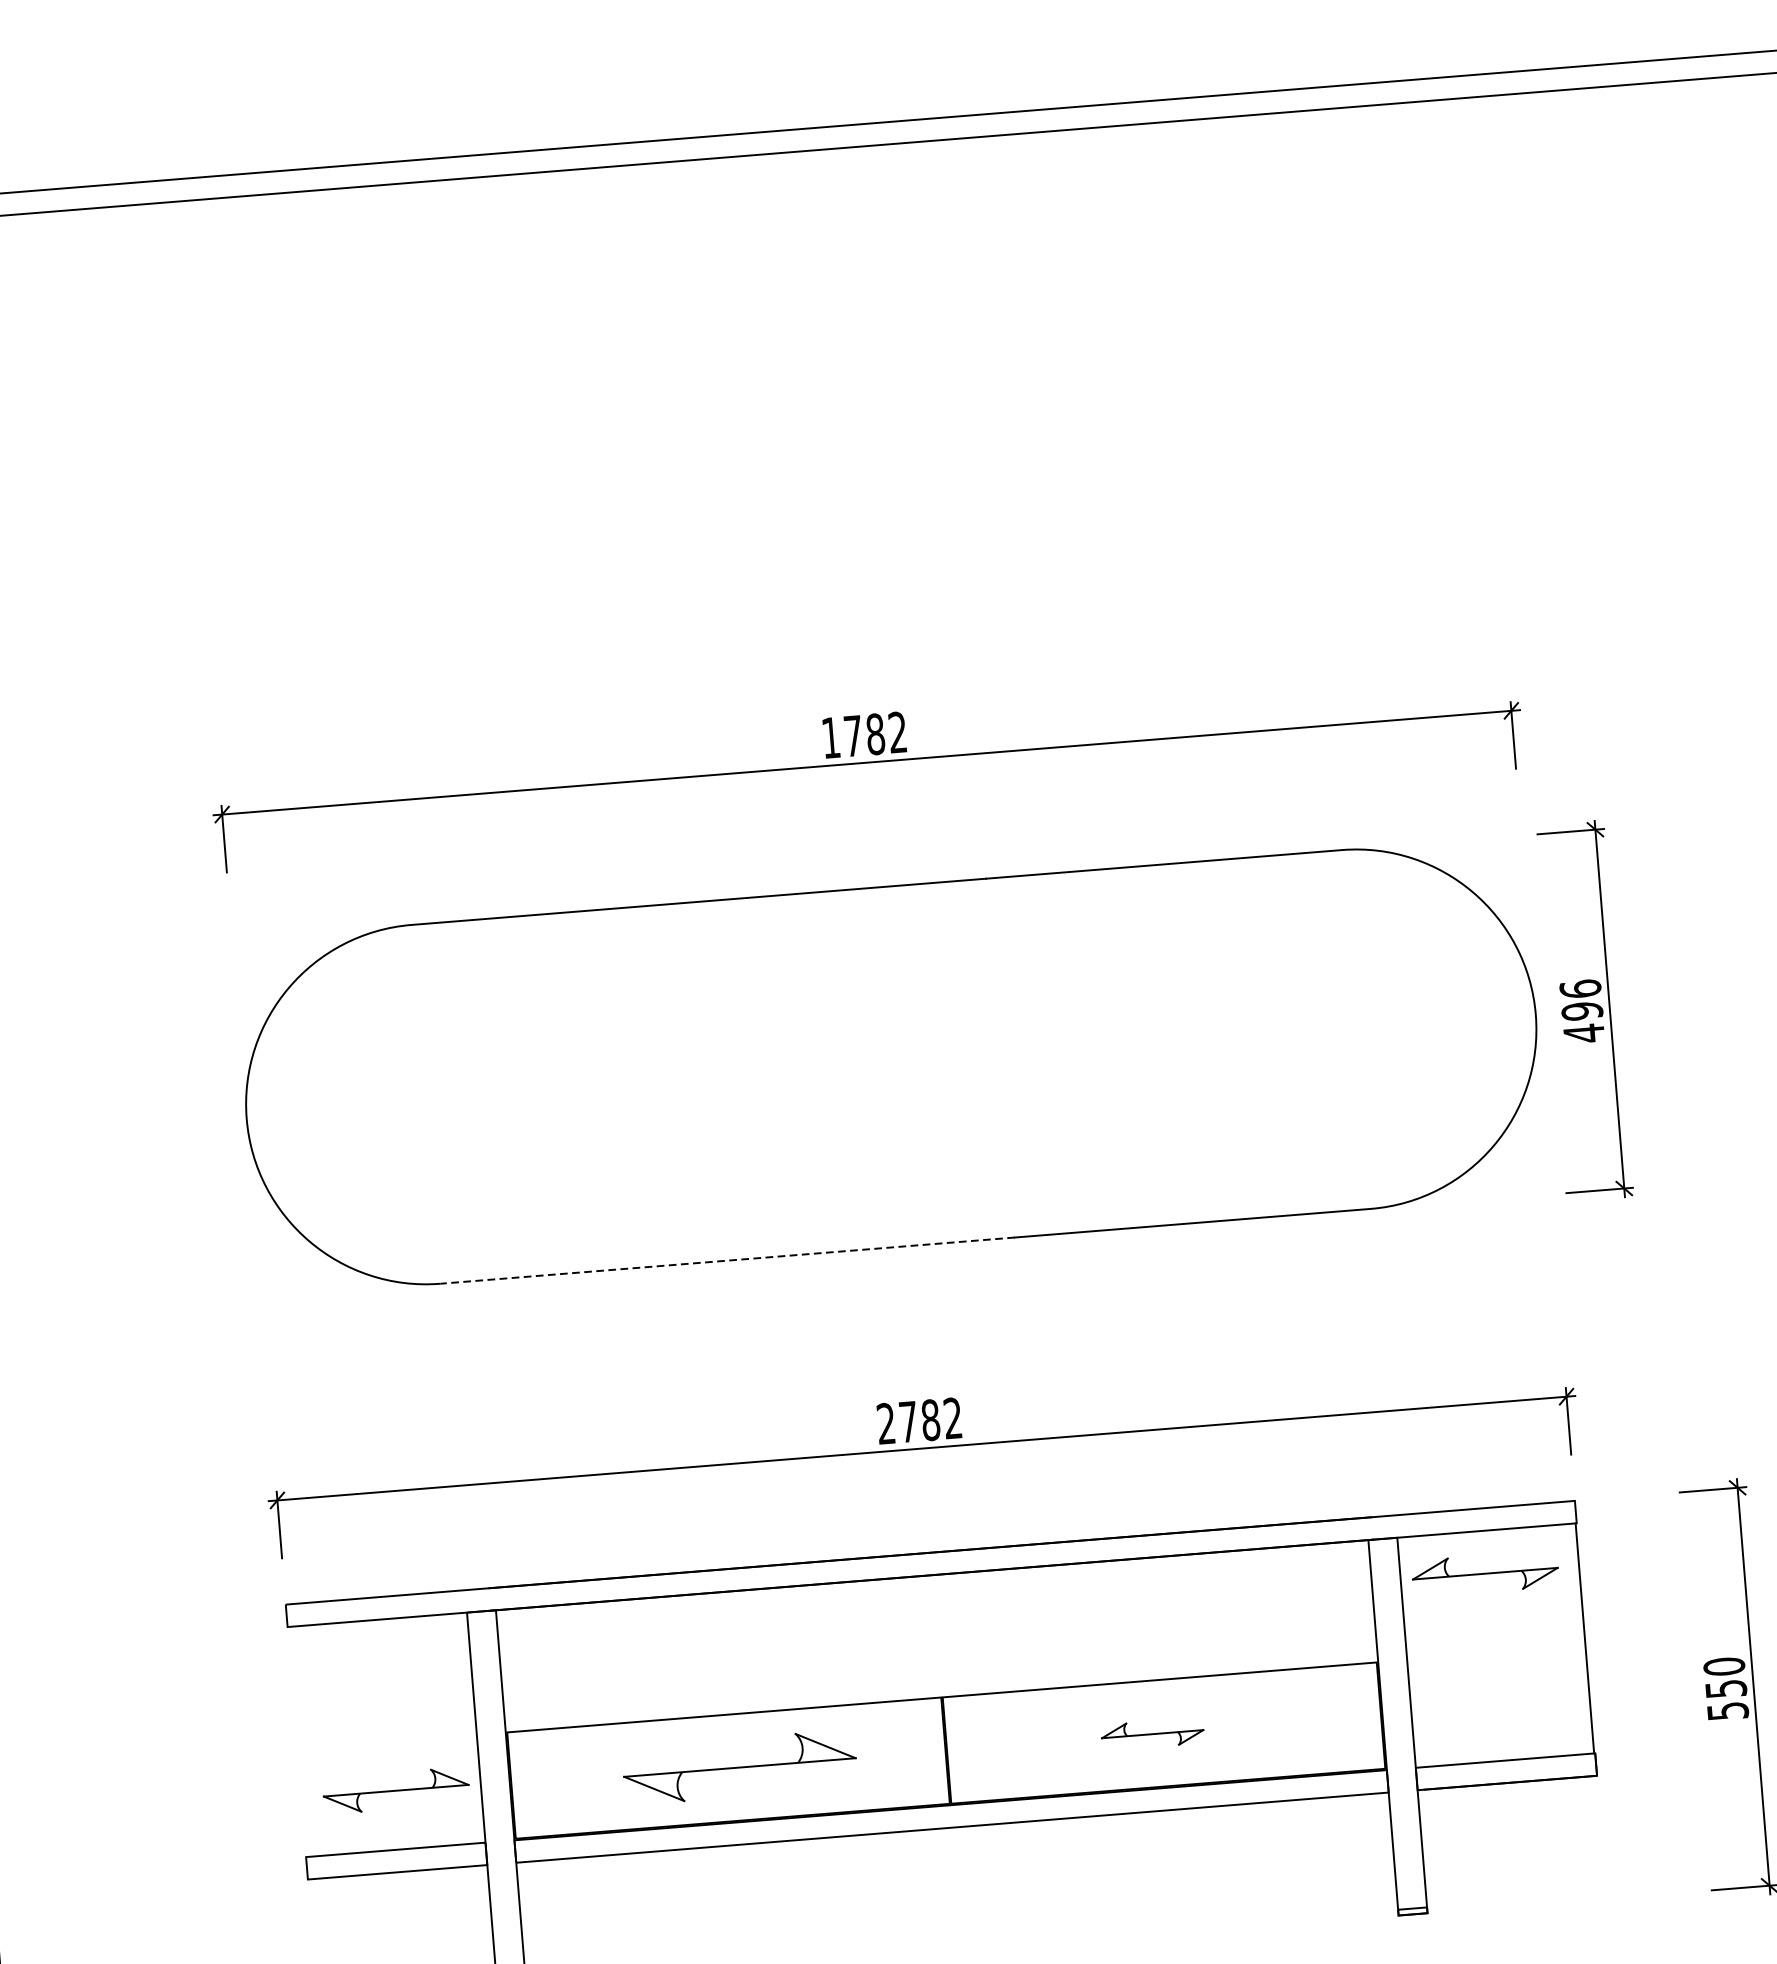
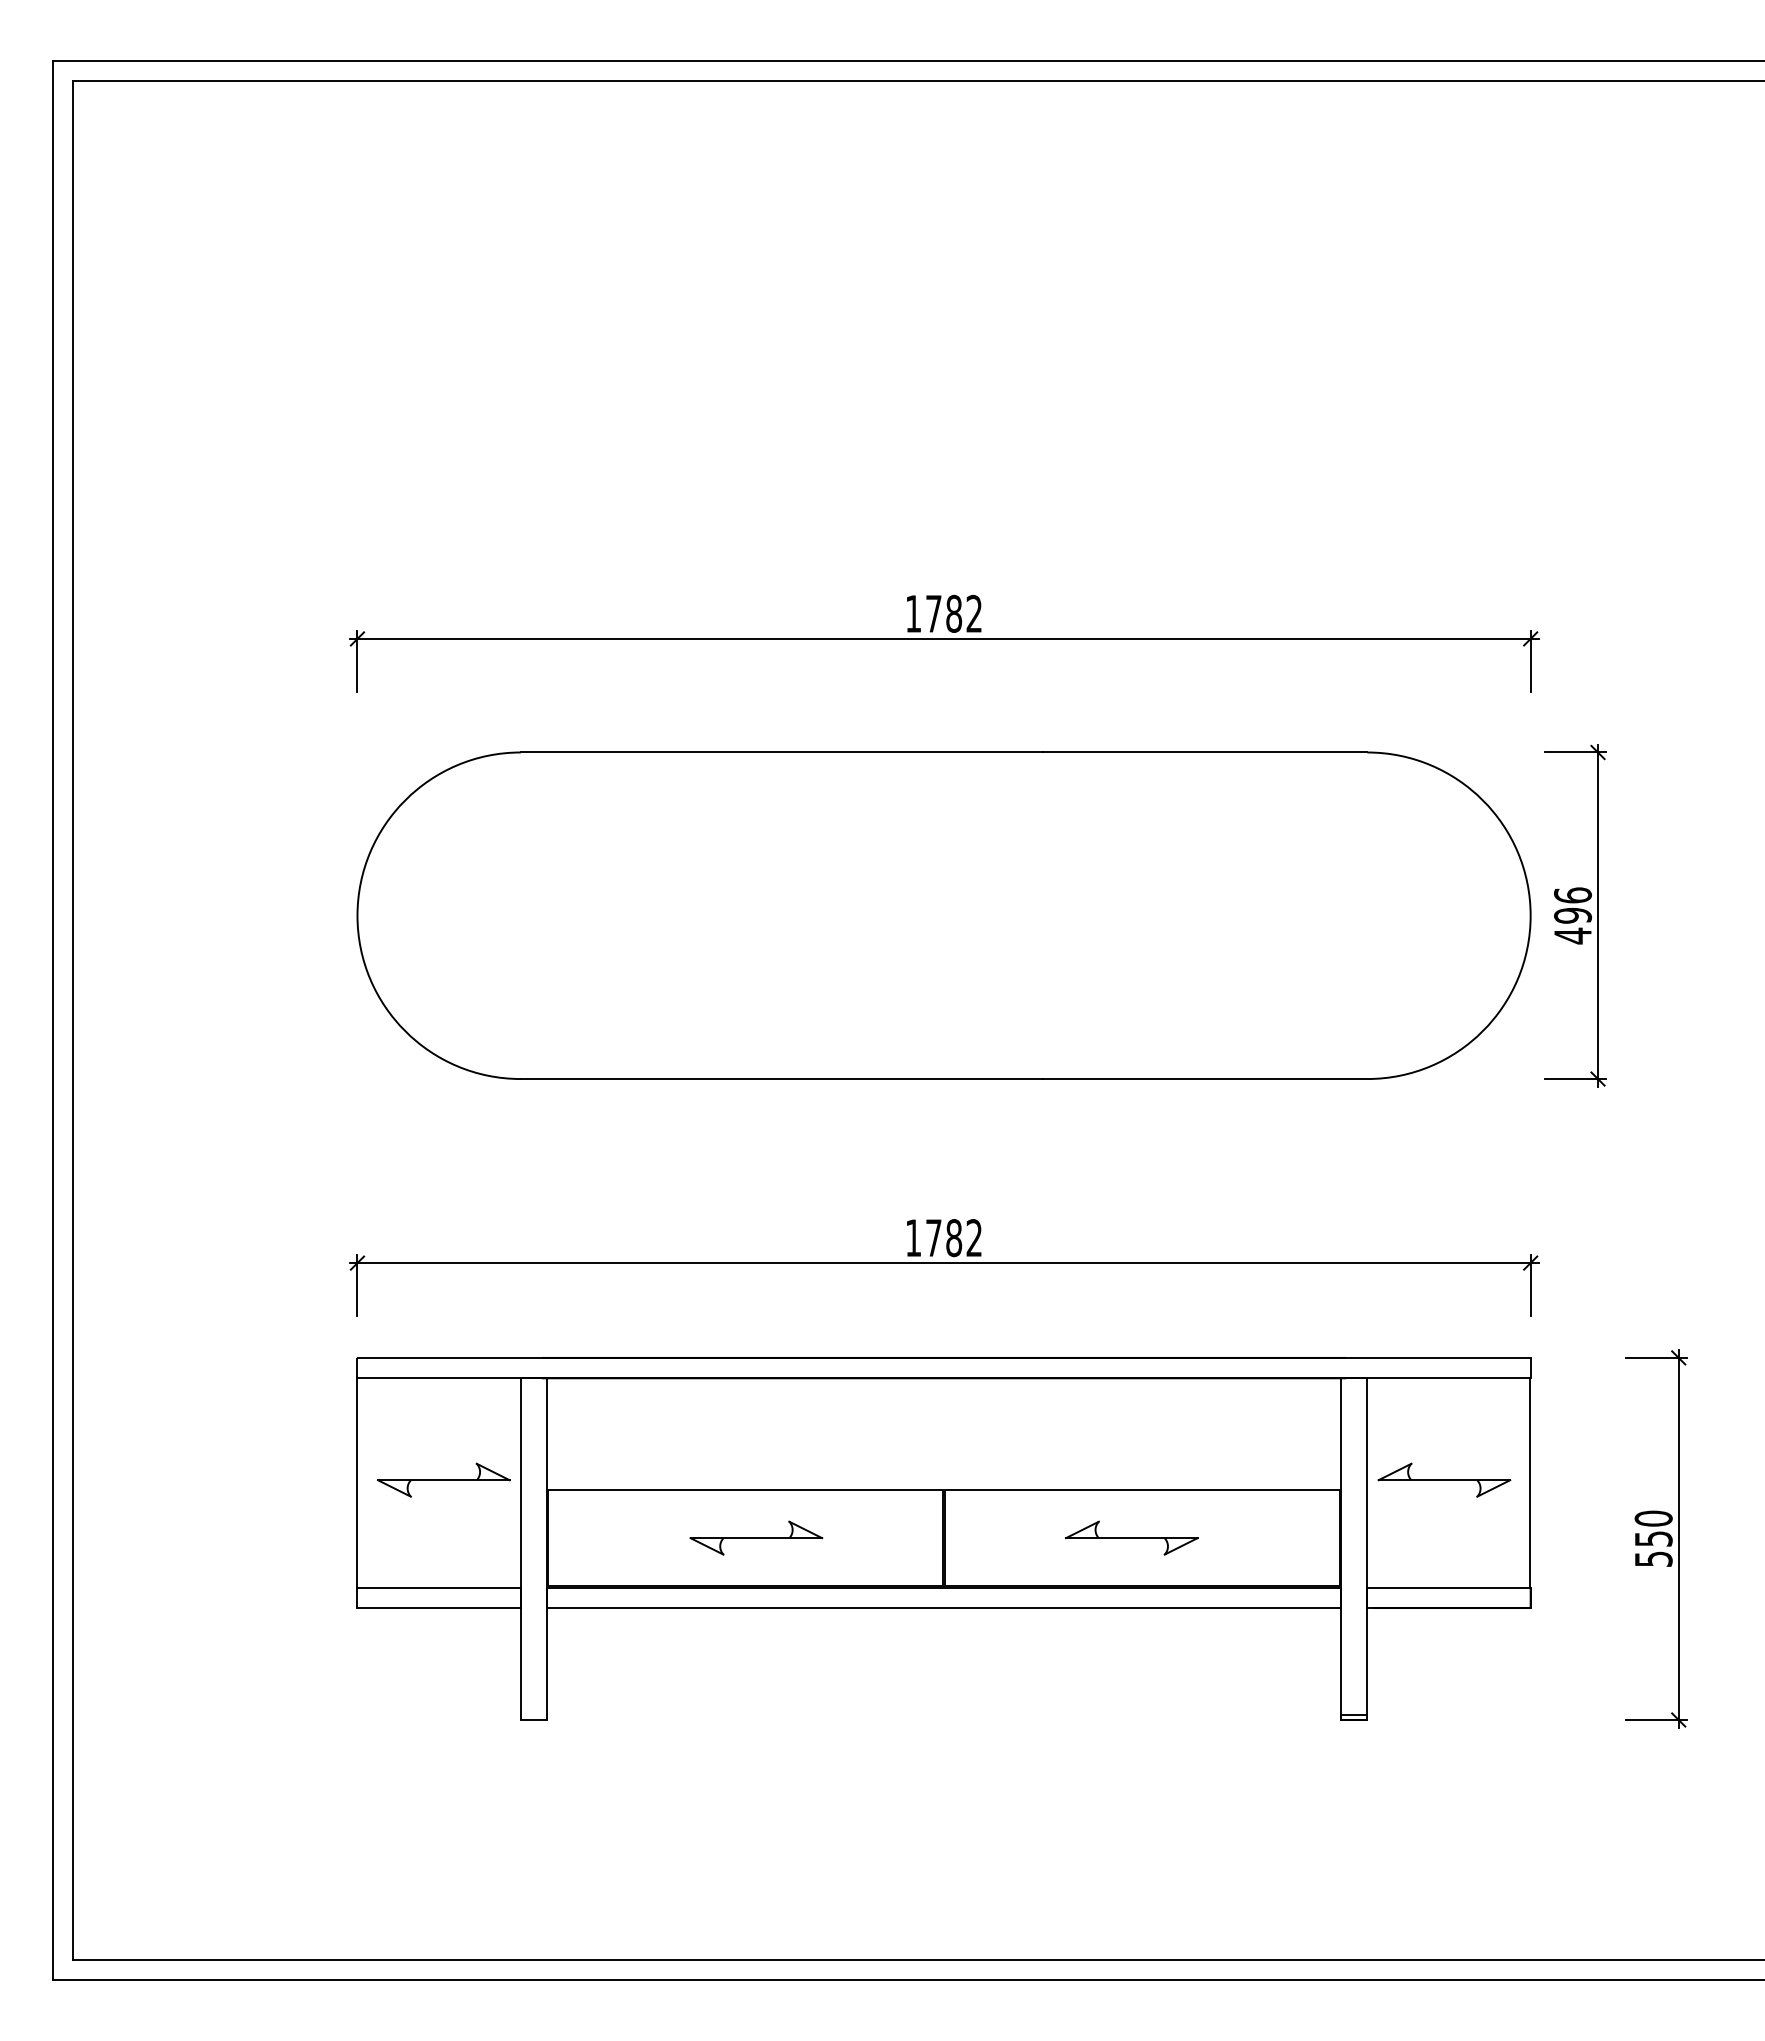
line: (727, 1261) -> (781, 1079), dashed -> solid
text: (885, 1423) -> (912, 1237), 2782 -> 1782
part: (1485, 1572) -> (1444, 1479), moved
part: (1152, 1733) -> (1131, 1537), size x1.43
line: (296, 1741) -> (357, 1482), added
part: (740, 1766) -> (756, 1537), size x0.62
part: (395, 1789) -> (443, 1479), moved

